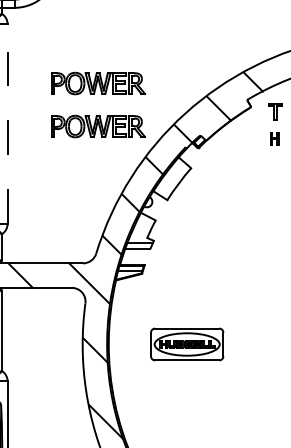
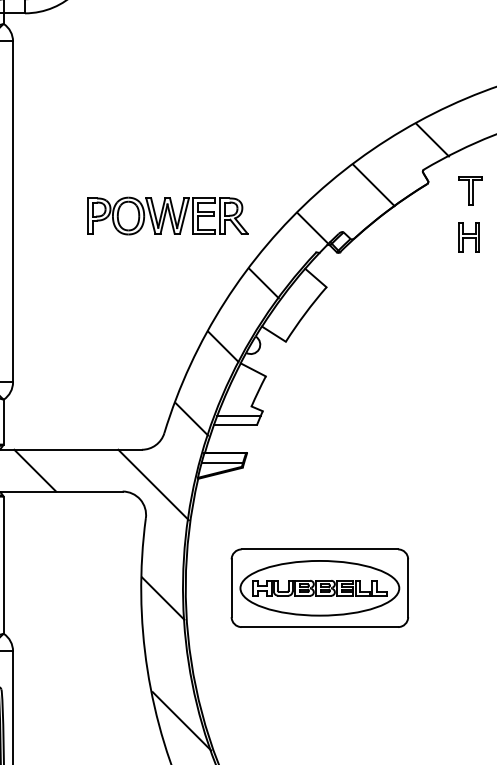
part: (98, 83) -> (168, 142), removed
line: (7, 124) -> (12, 212), dashed -> solid
part: (274, 138) -> (468, 236), size x1.43
part: (186, 344) -> (318, 588), size x1.43

